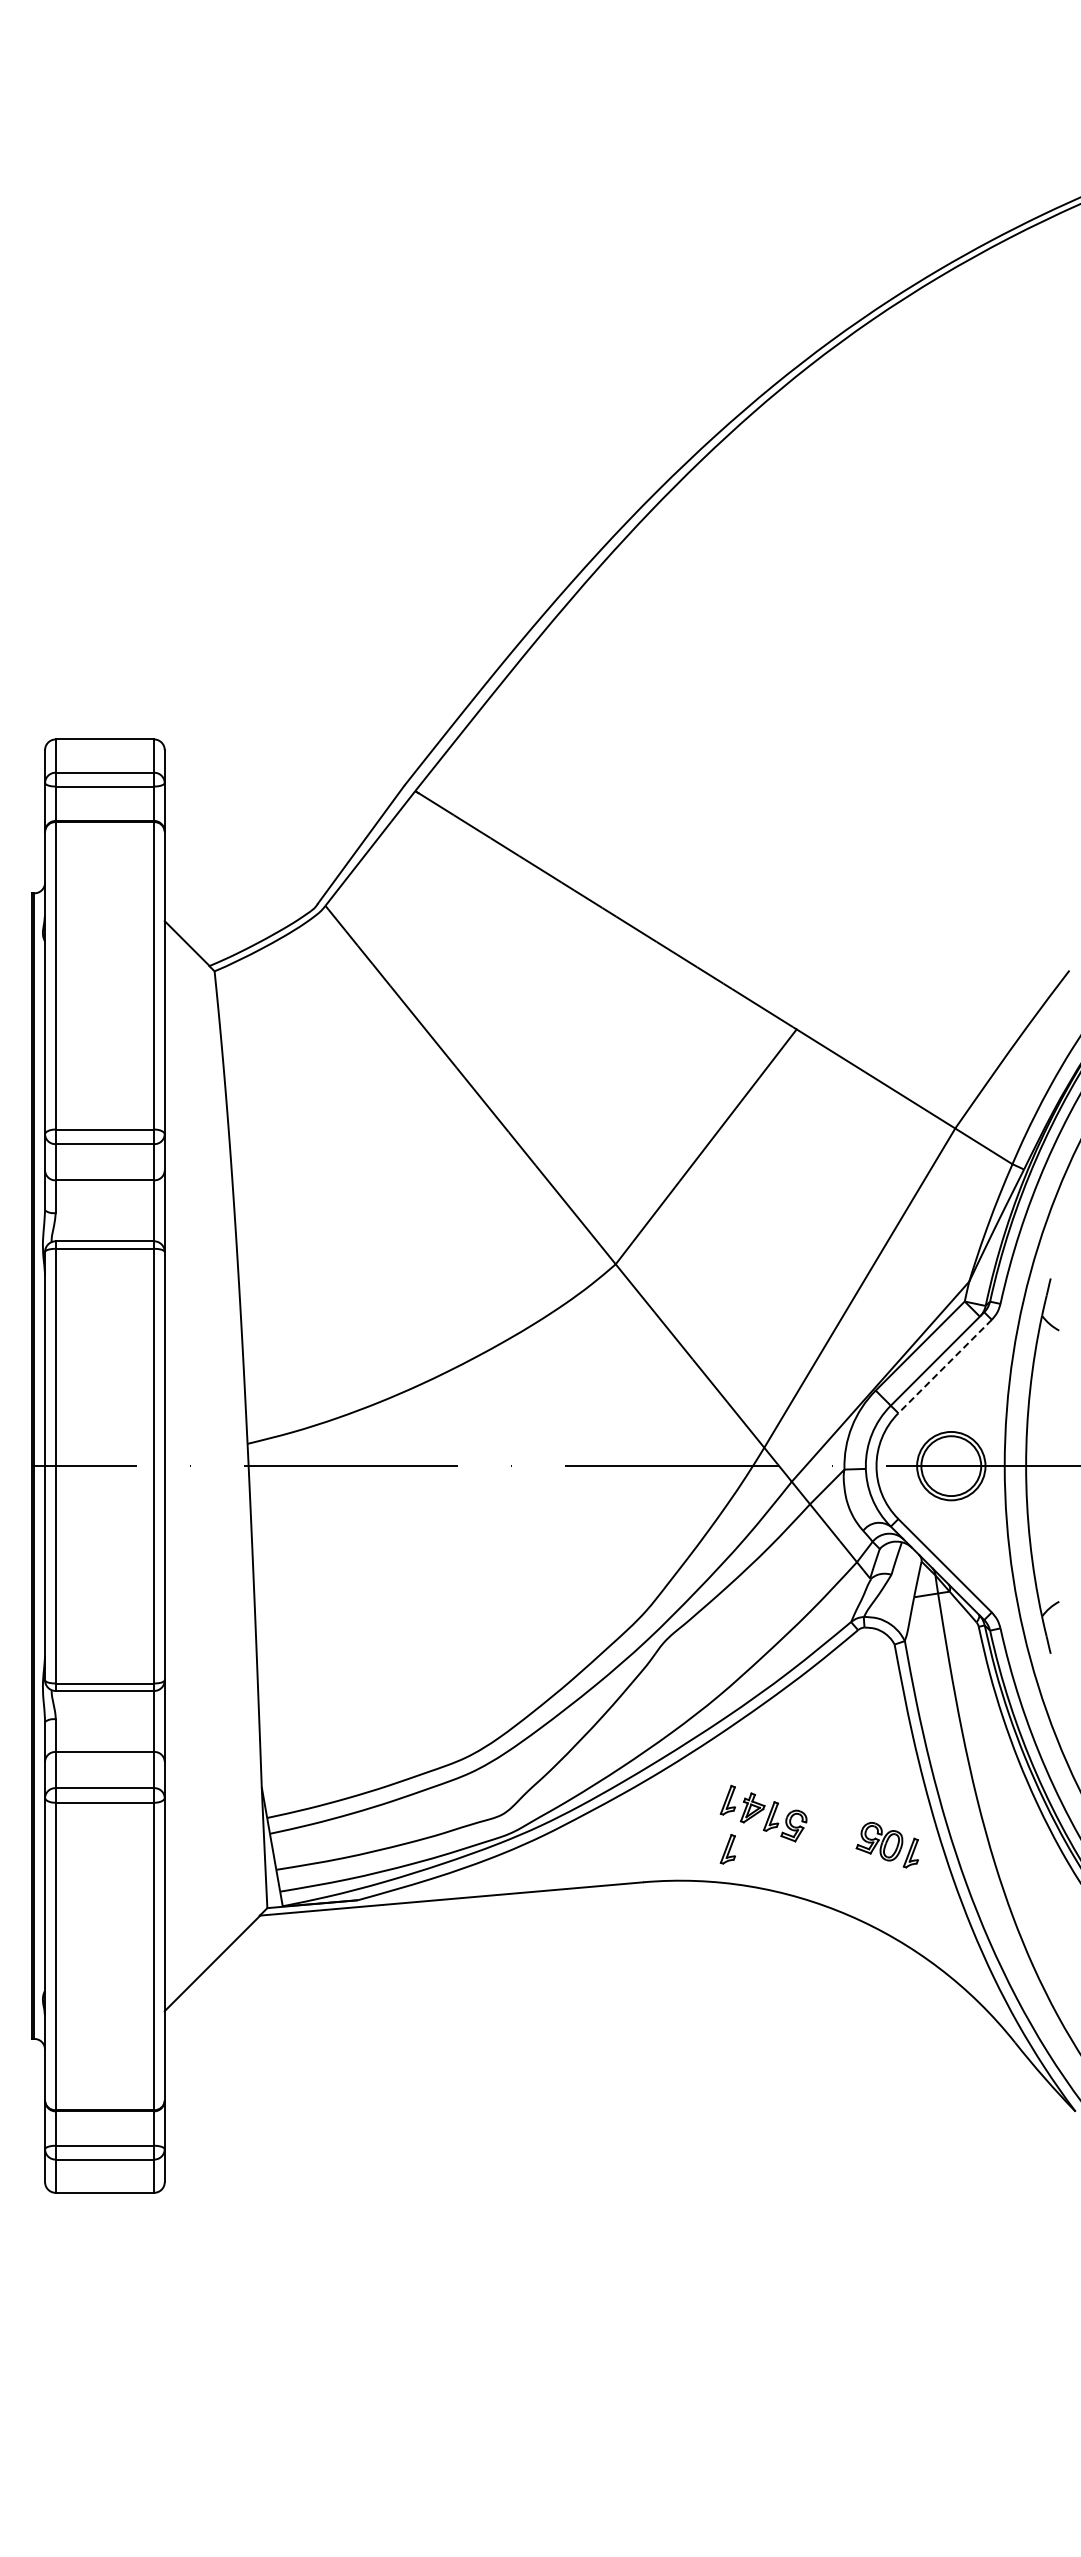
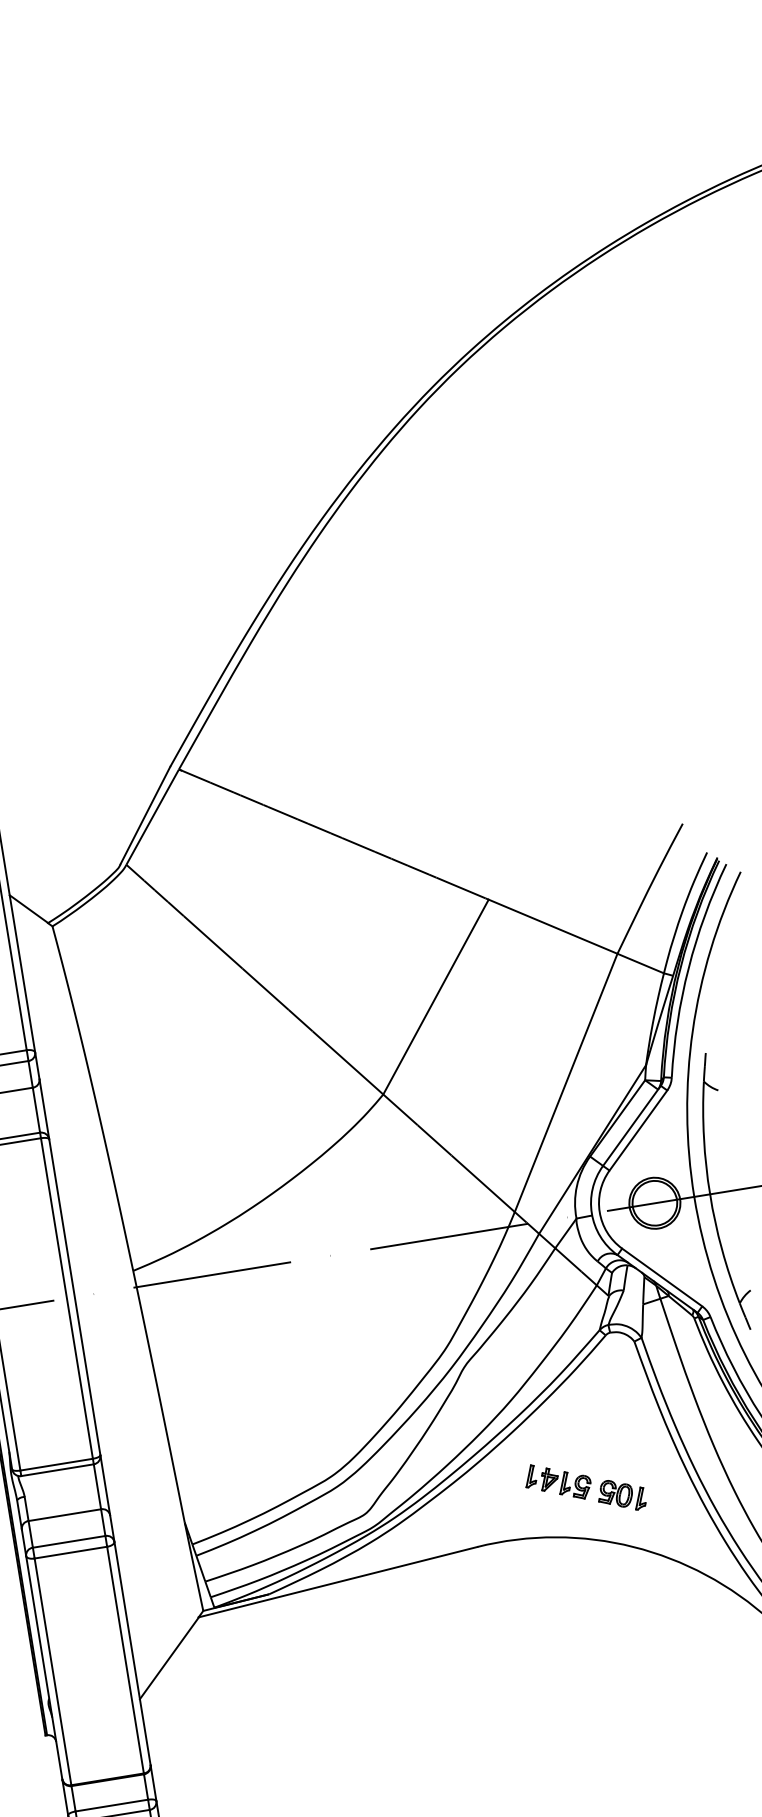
line: (944, 1366) -> (637, 1130), dashed -> solid
part: (886, 1844) -> (620, 1495), moved
part: (727, 1848) -> (535, 1511), removed

